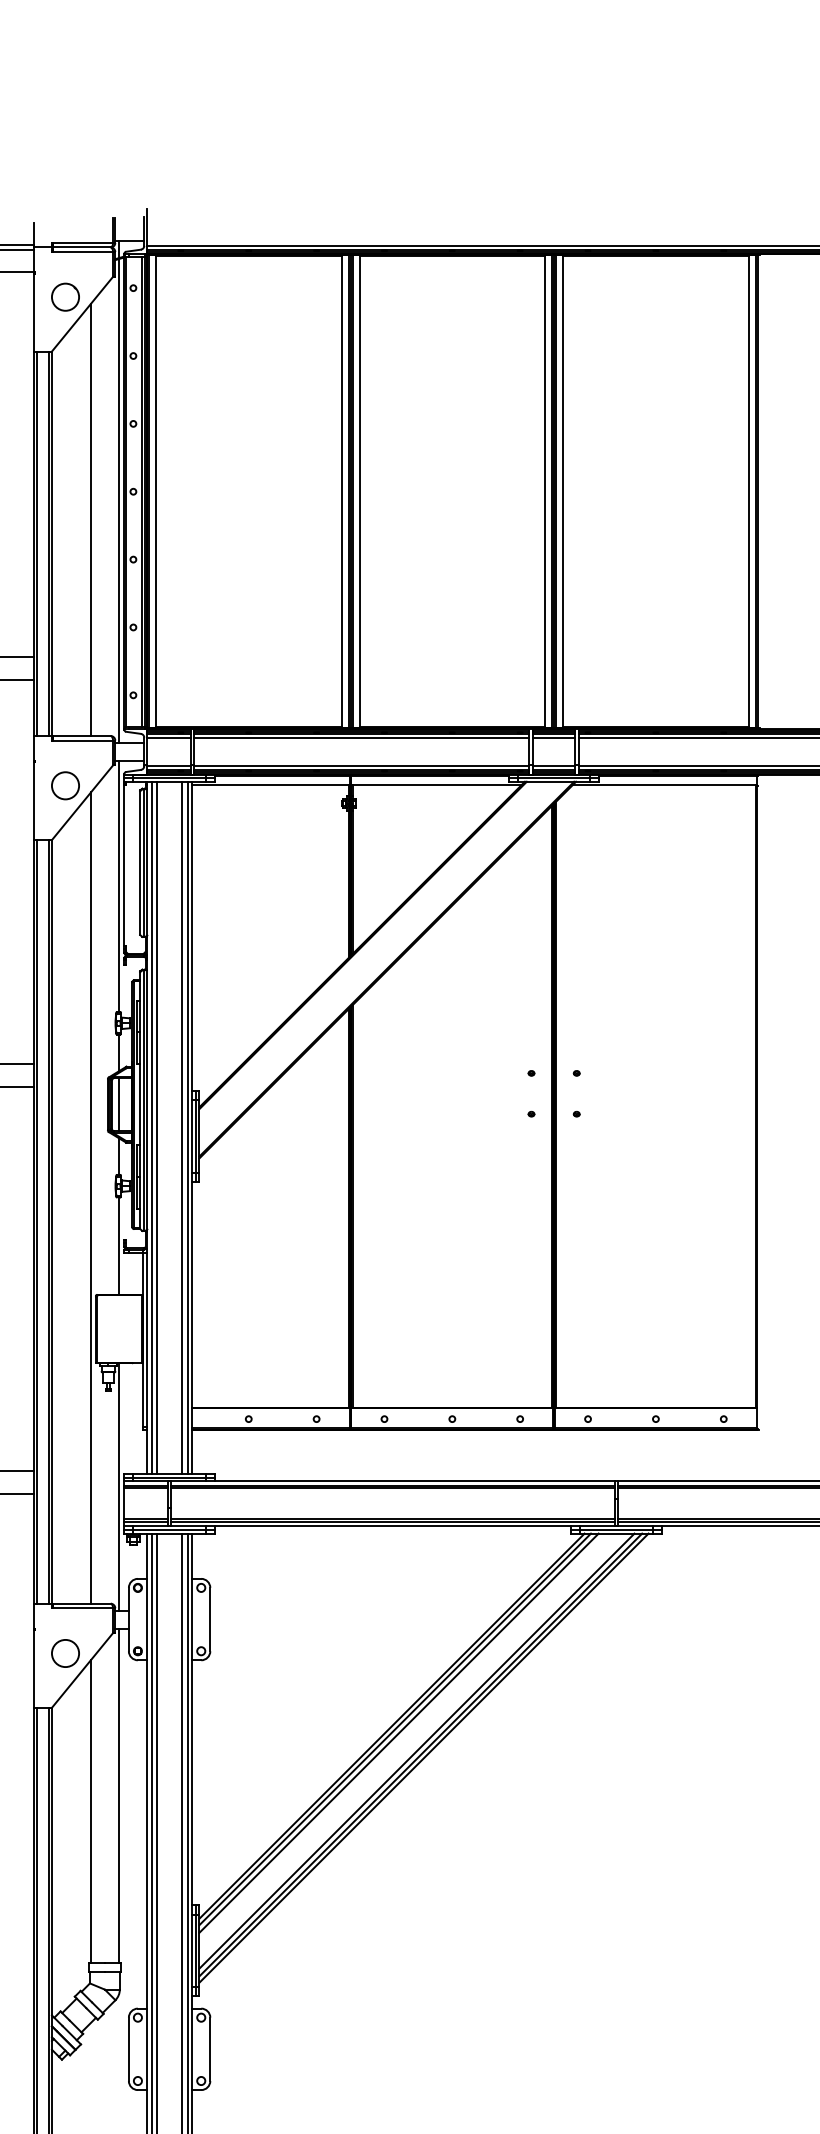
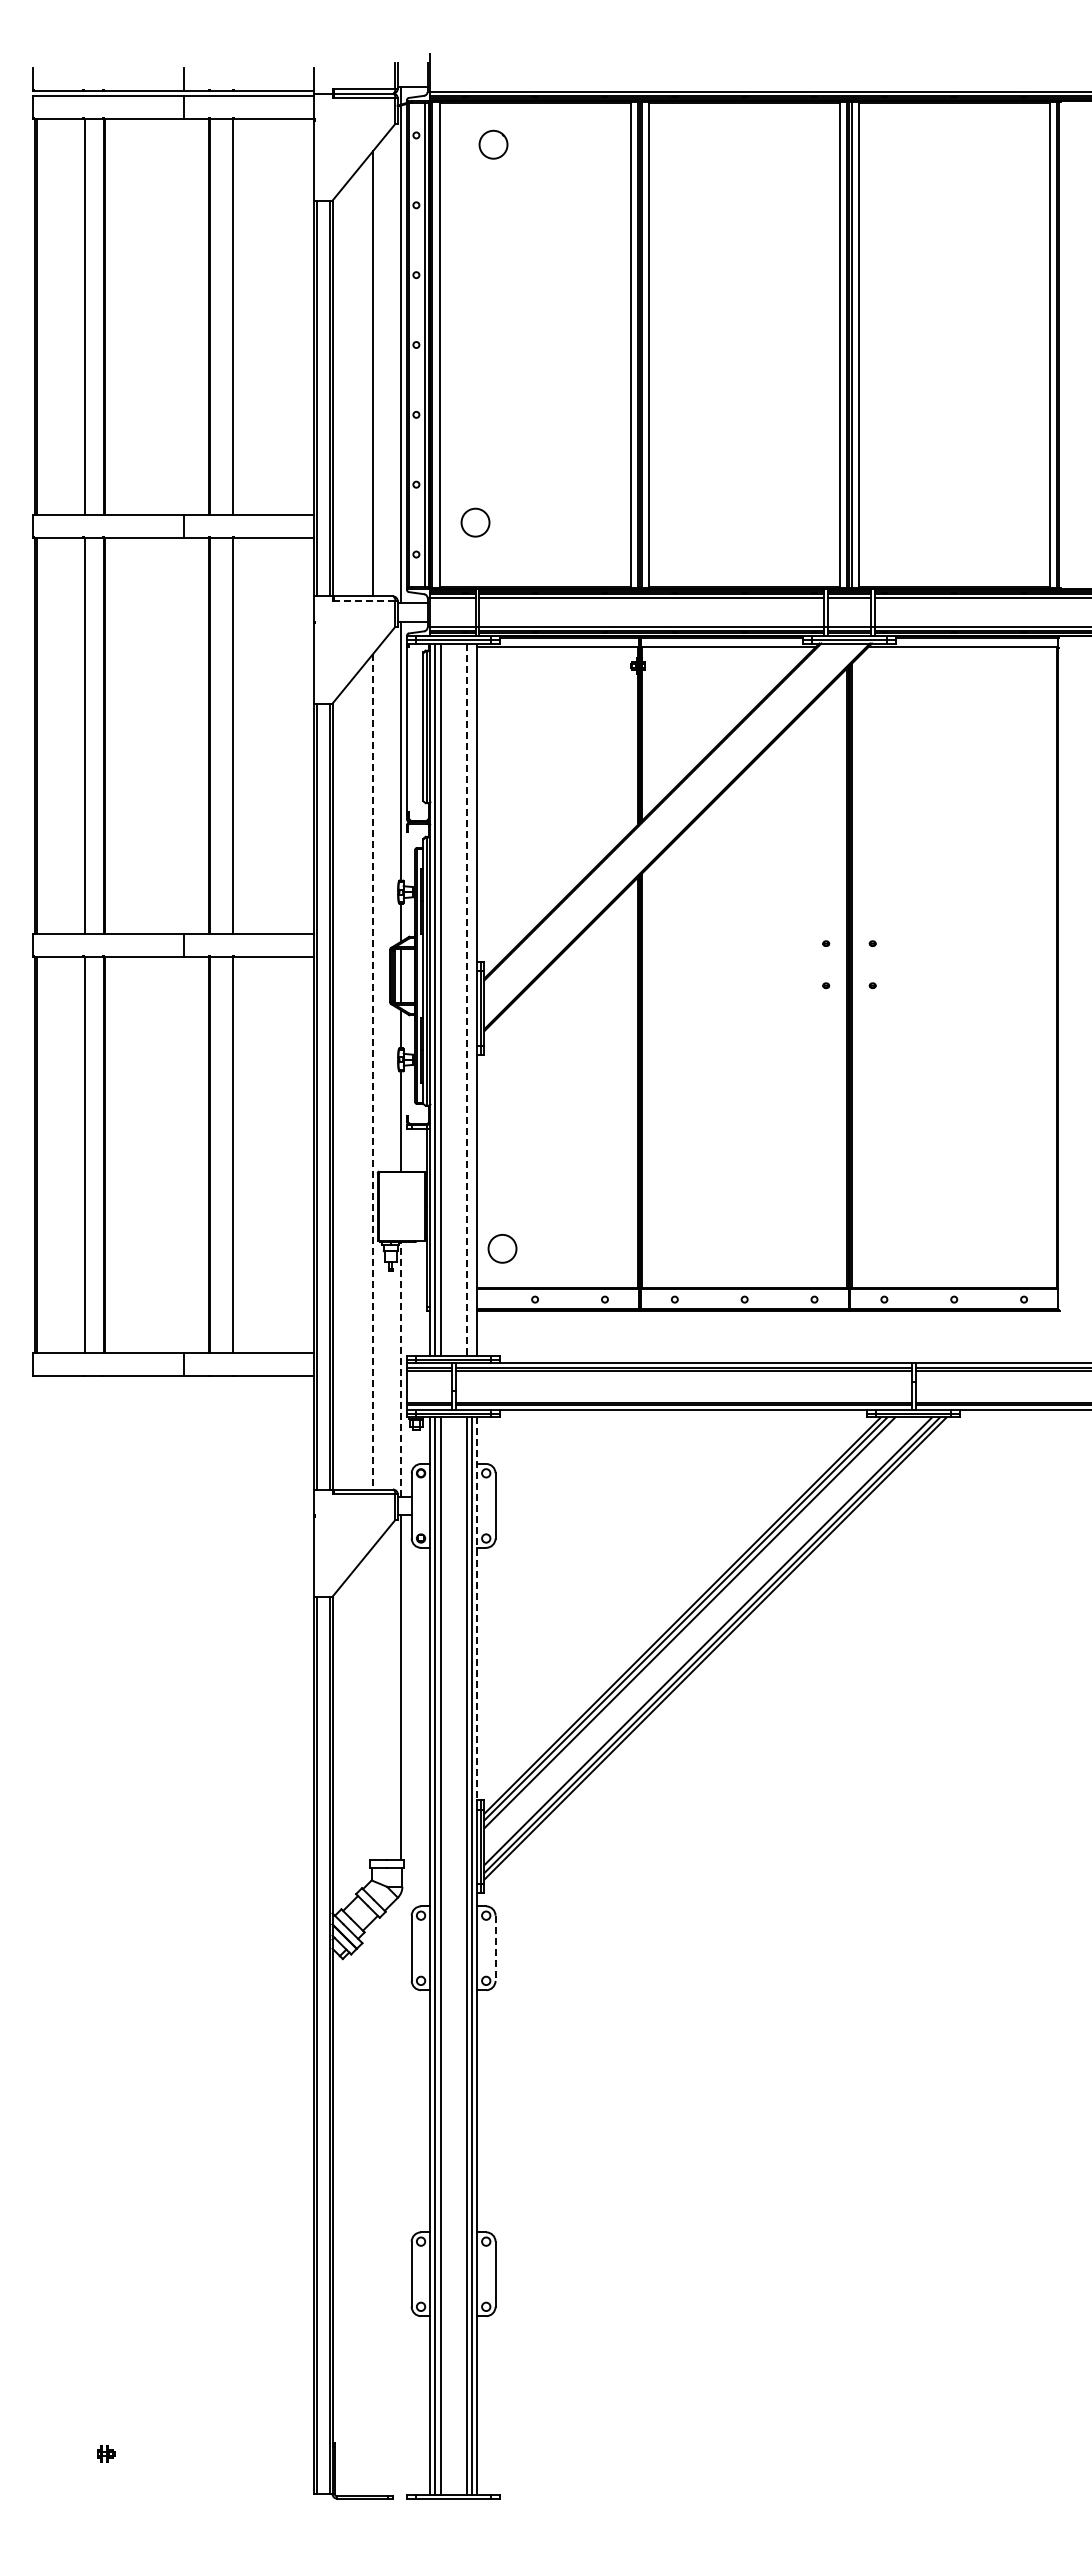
part: (65, 296) -> (493, 144), moved
line: (82, 740) -> (364, 601), solid -> dashed
circle: (65, 785) -> (475, 522), moved
line: (187, 1127) -> (472, 999), removed
line: (182, 1128) -> (466, 1000), solid -> dashed
line: (91, 1197) -> (373, 1071), solid -> dashed
line: (118, 1486) -> (401, 1368), solid -> dashed
circle: (65, 1653) -> (502, 1248), moved
line: (191, 1720) -> (476, 1609), solid -> dashed
line: (91, 1811) -> (373, 1703), removed
line: (210, 2049) -> (495, 1948), solid -> dashed

